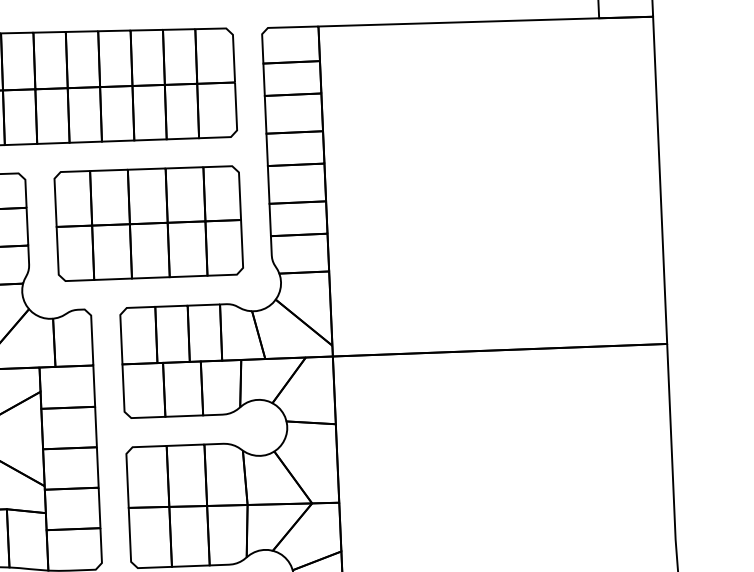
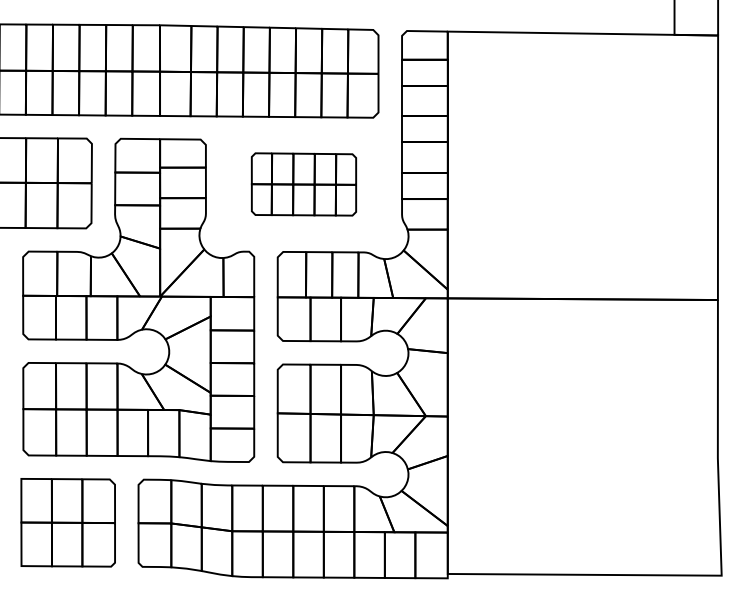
part: (148, 223) -> (303, 184), size x0.7

